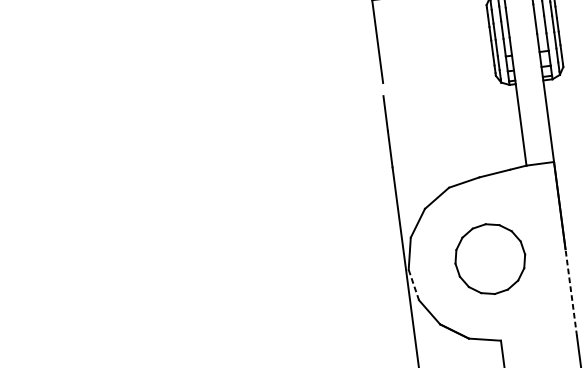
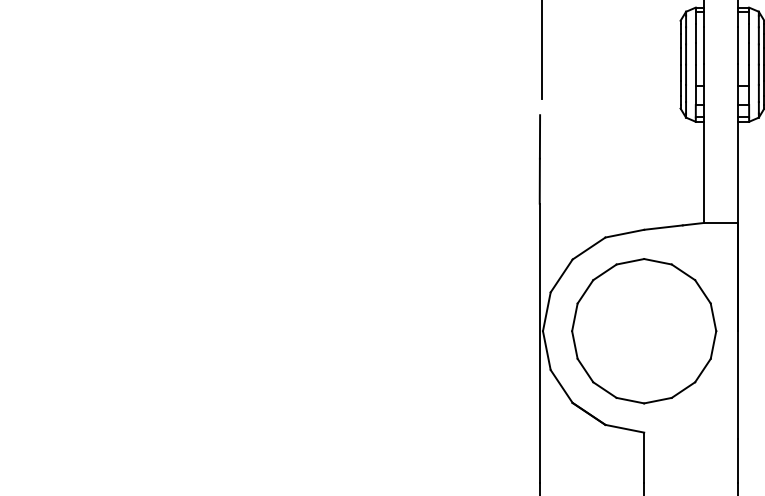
part: (490, 259) -> (644, 331), size x1.67
line: (413, 284) -> (546, 350), dashed -> solid
line: (571, 292) -> (737, 384), dashed -> solid

